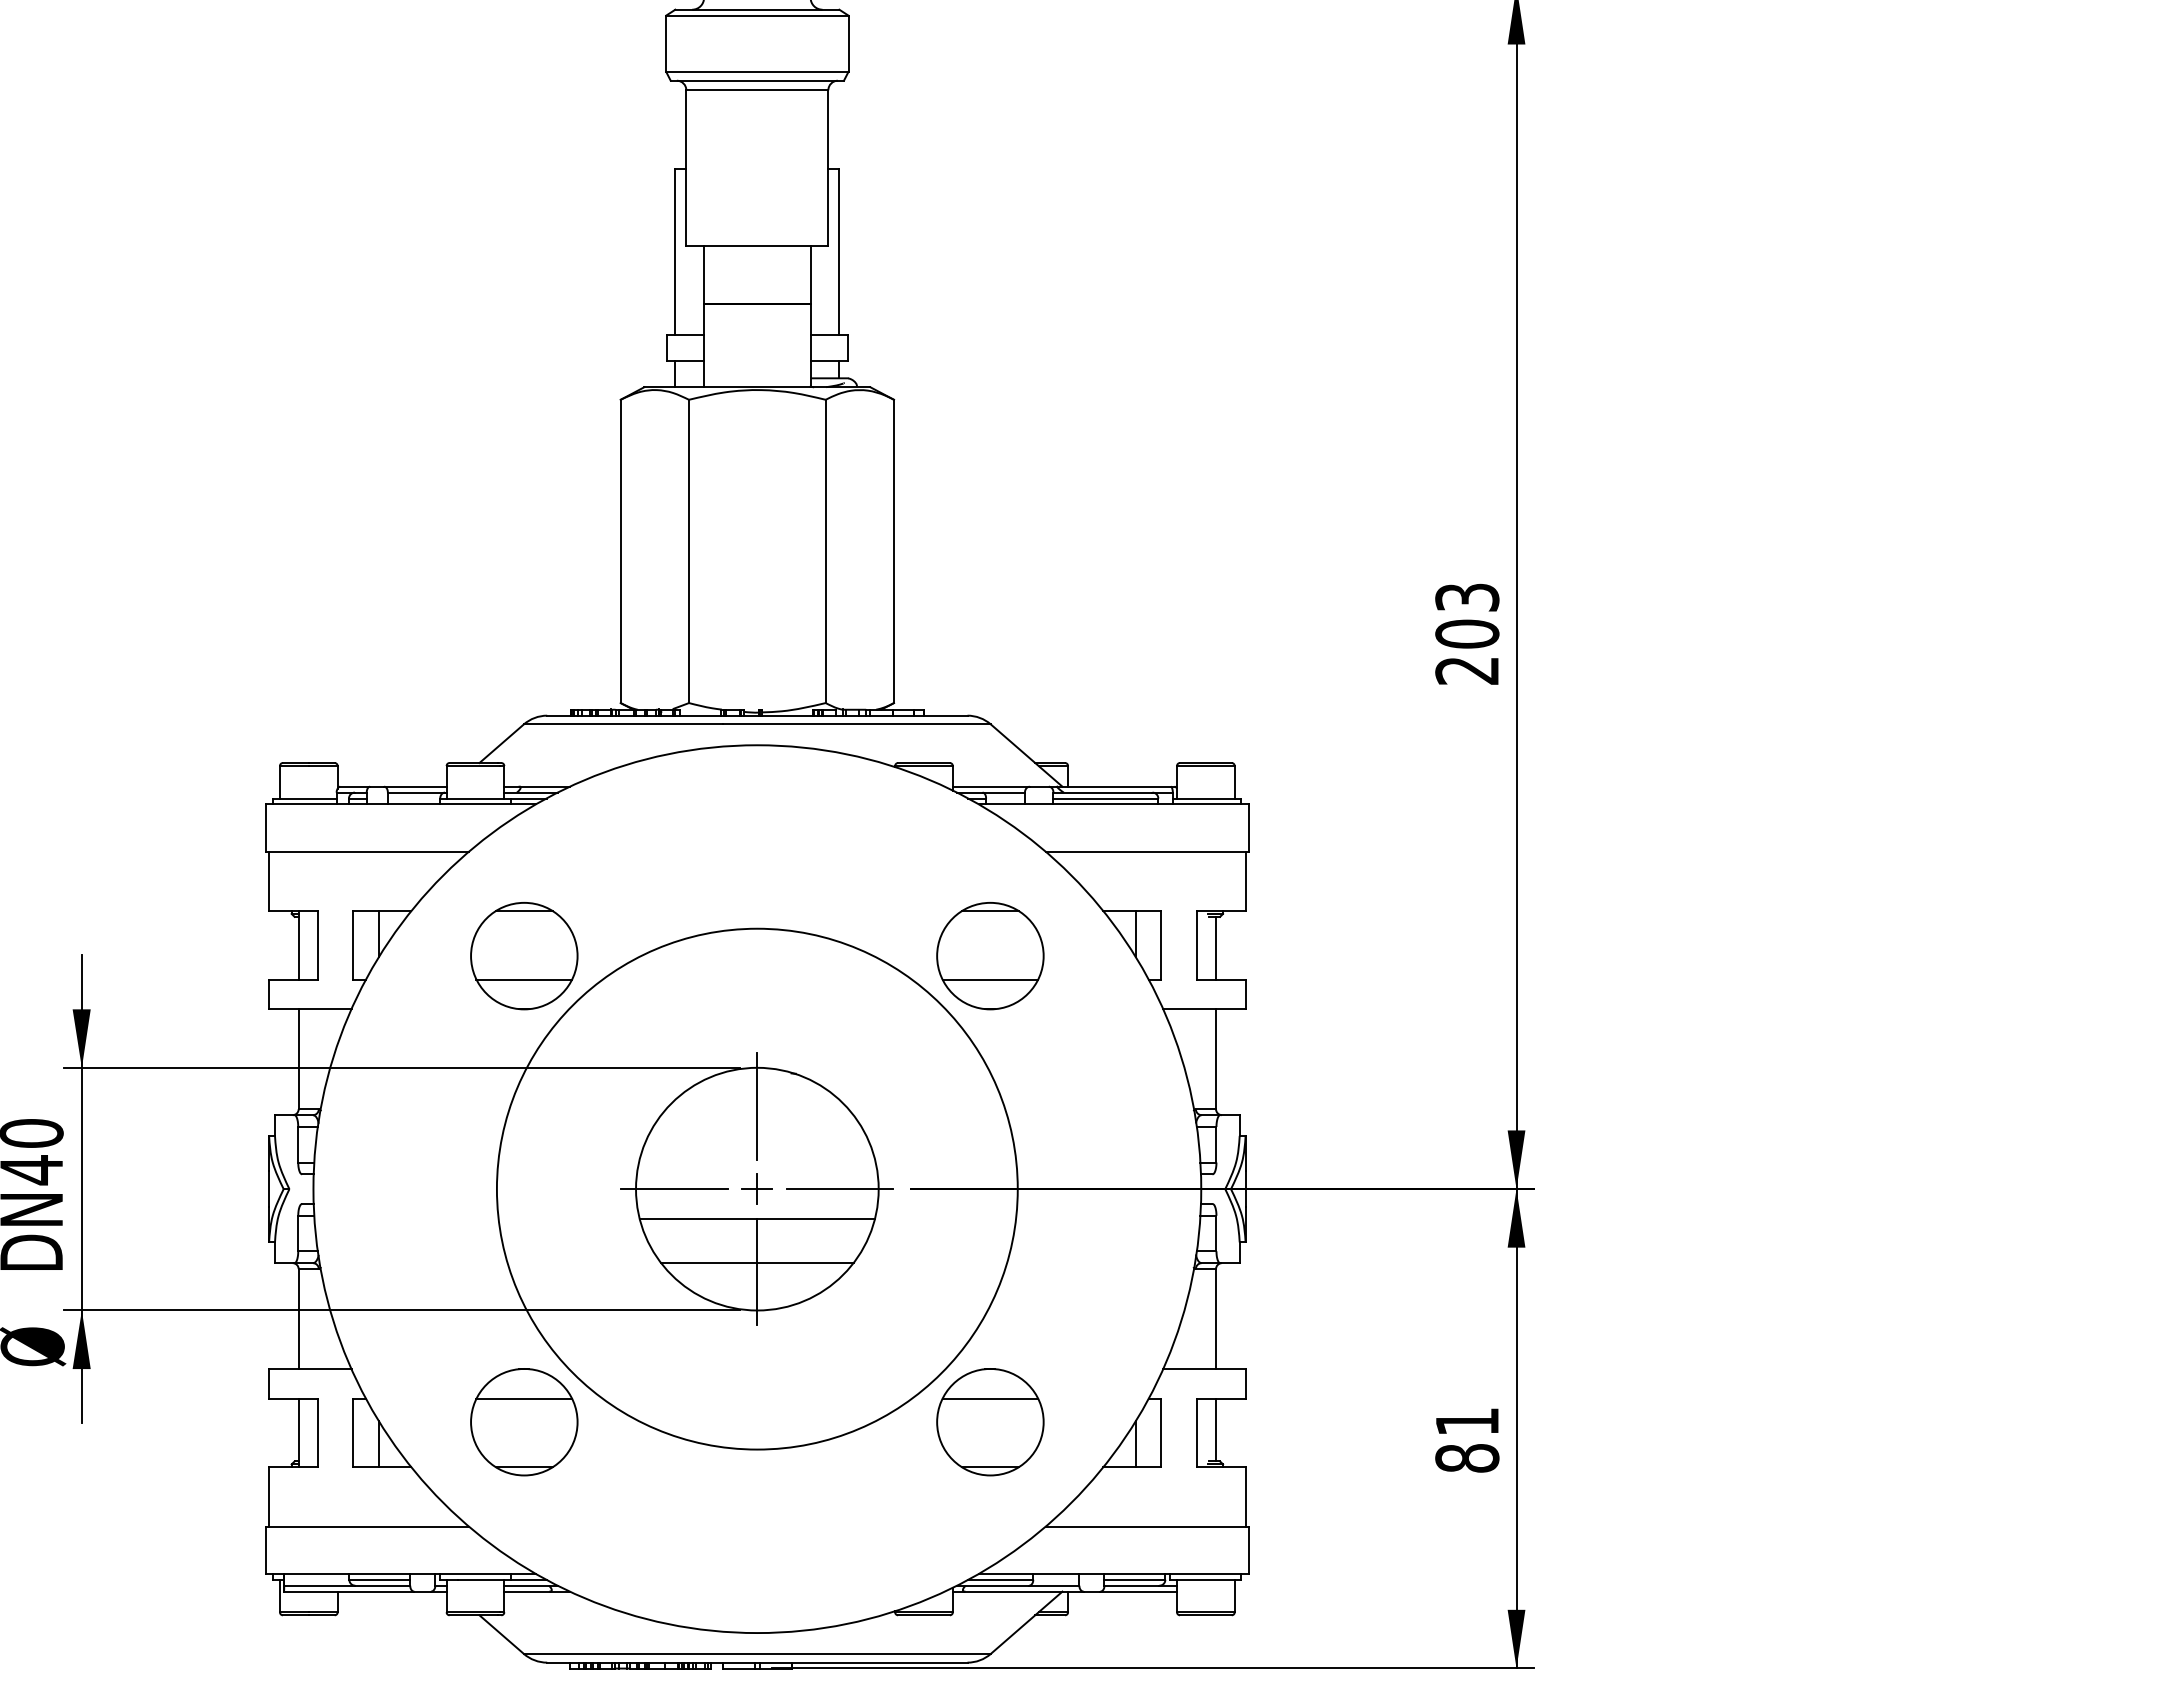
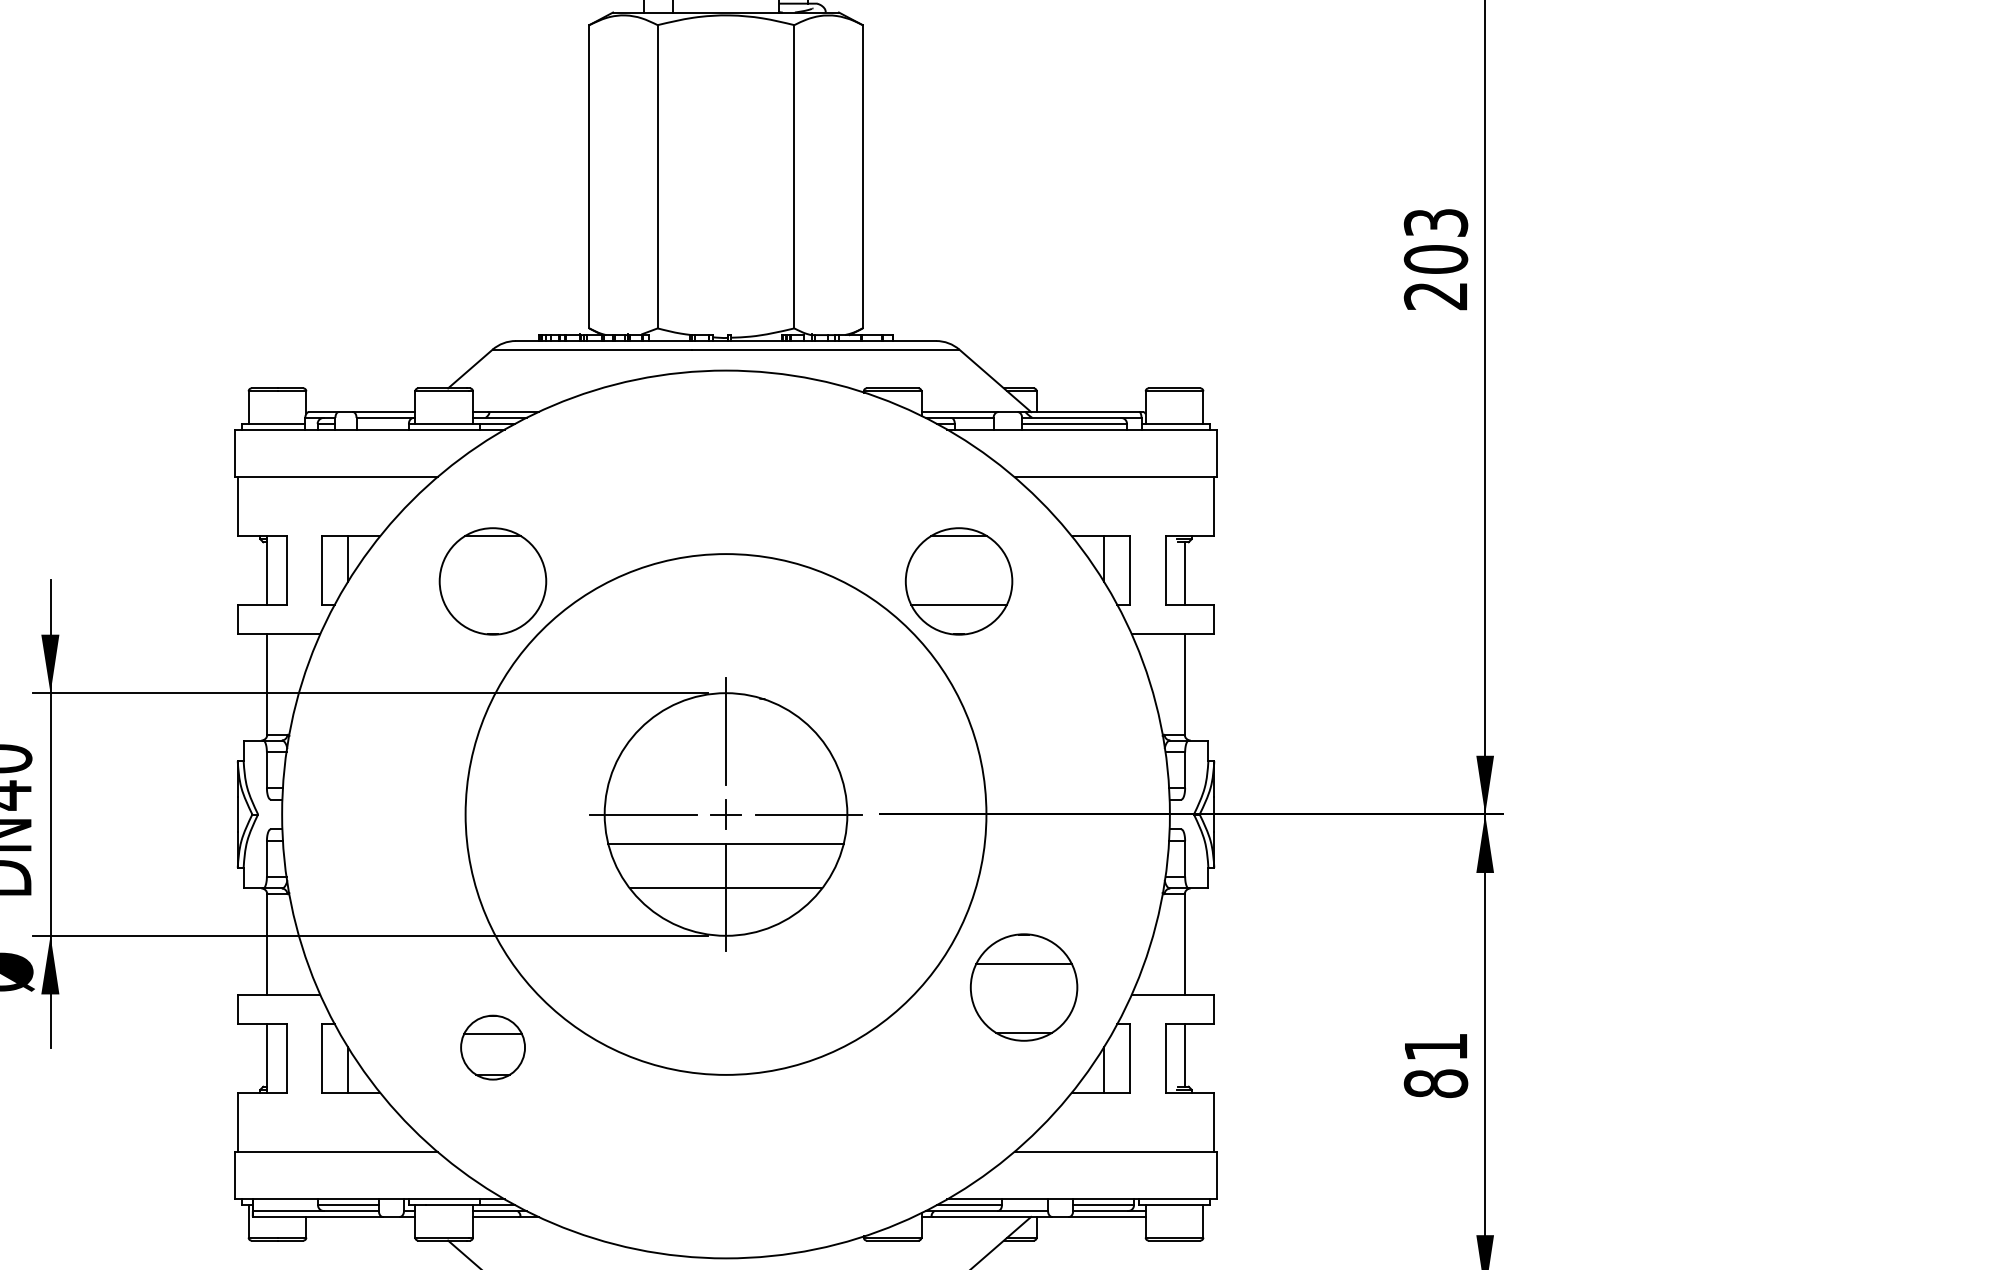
line: (524, 979) -> (493, 604), removed
part: (524, 1422) -> (493, 1047), size x0.6
part: (990, 1422) -> (1024, 987), moved

